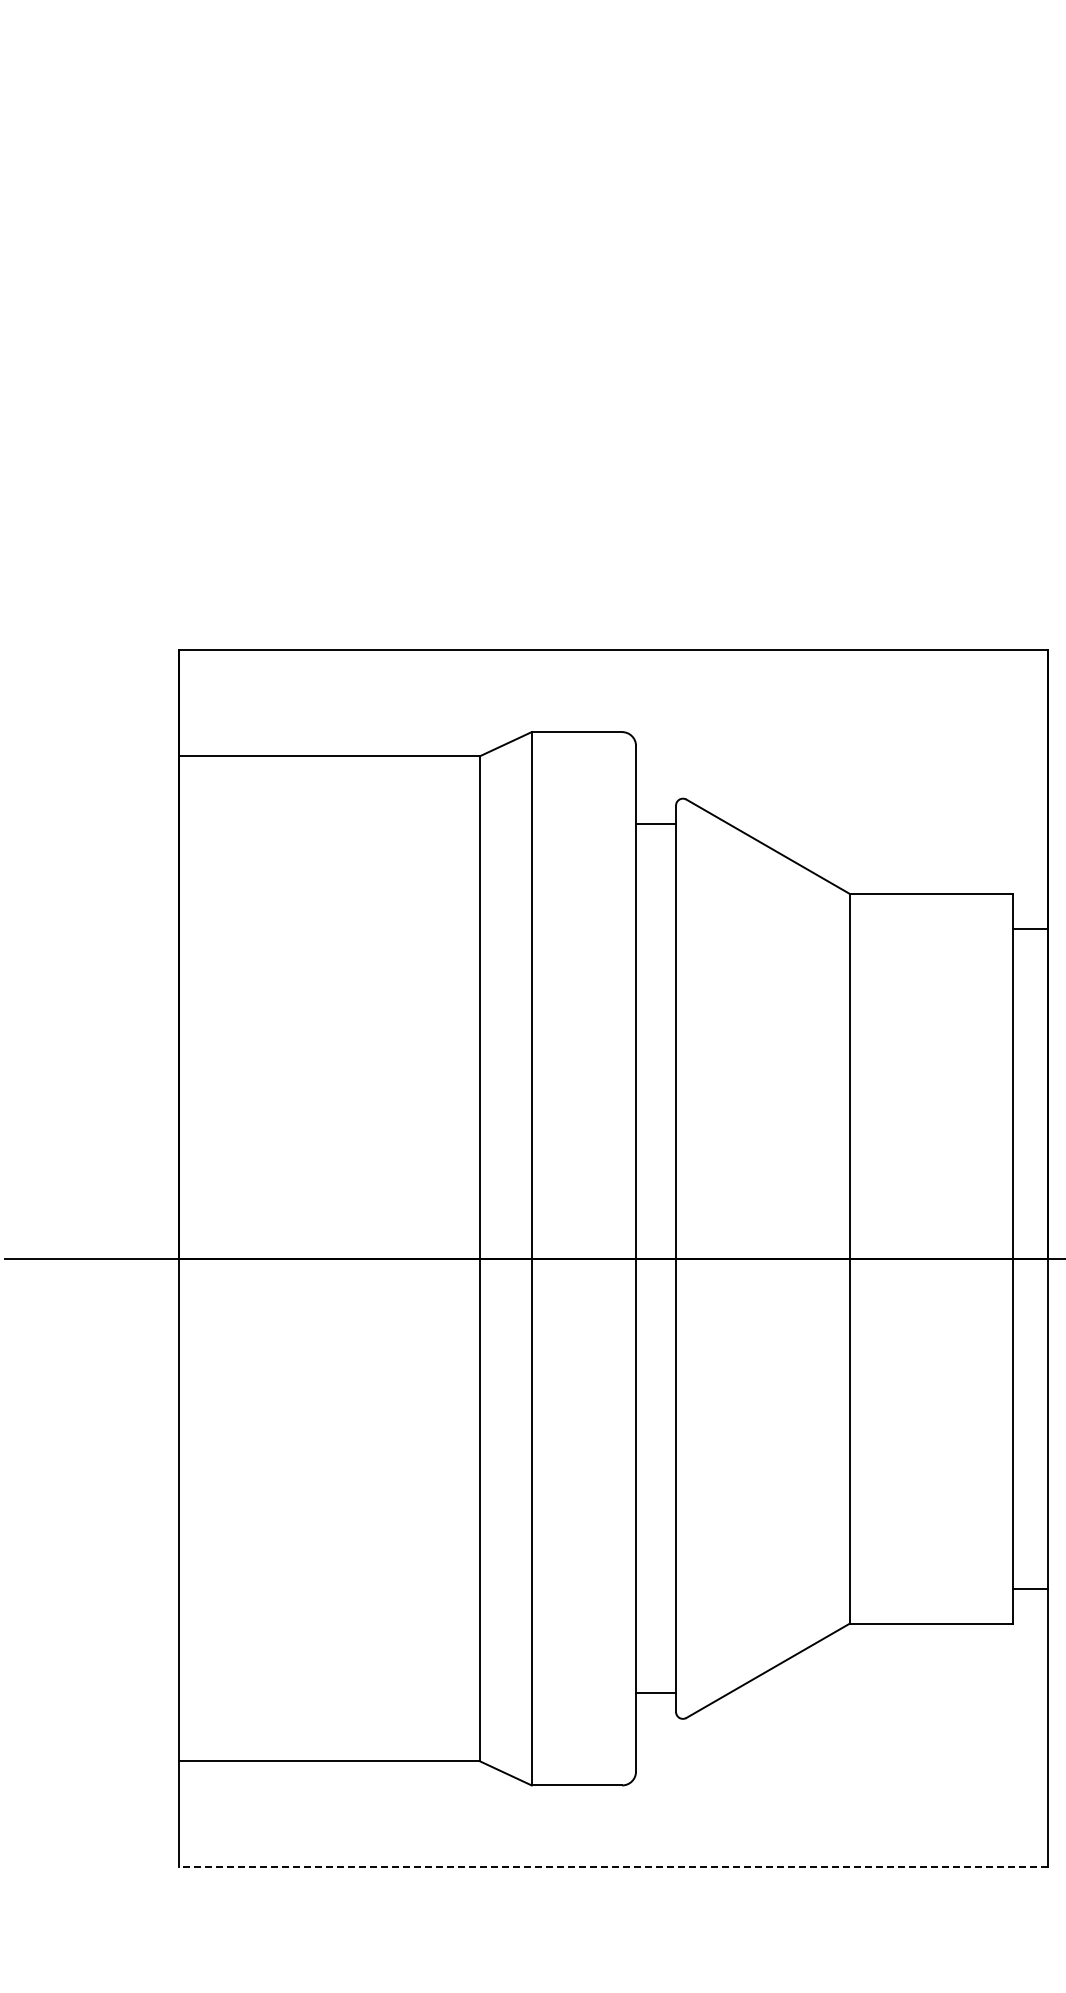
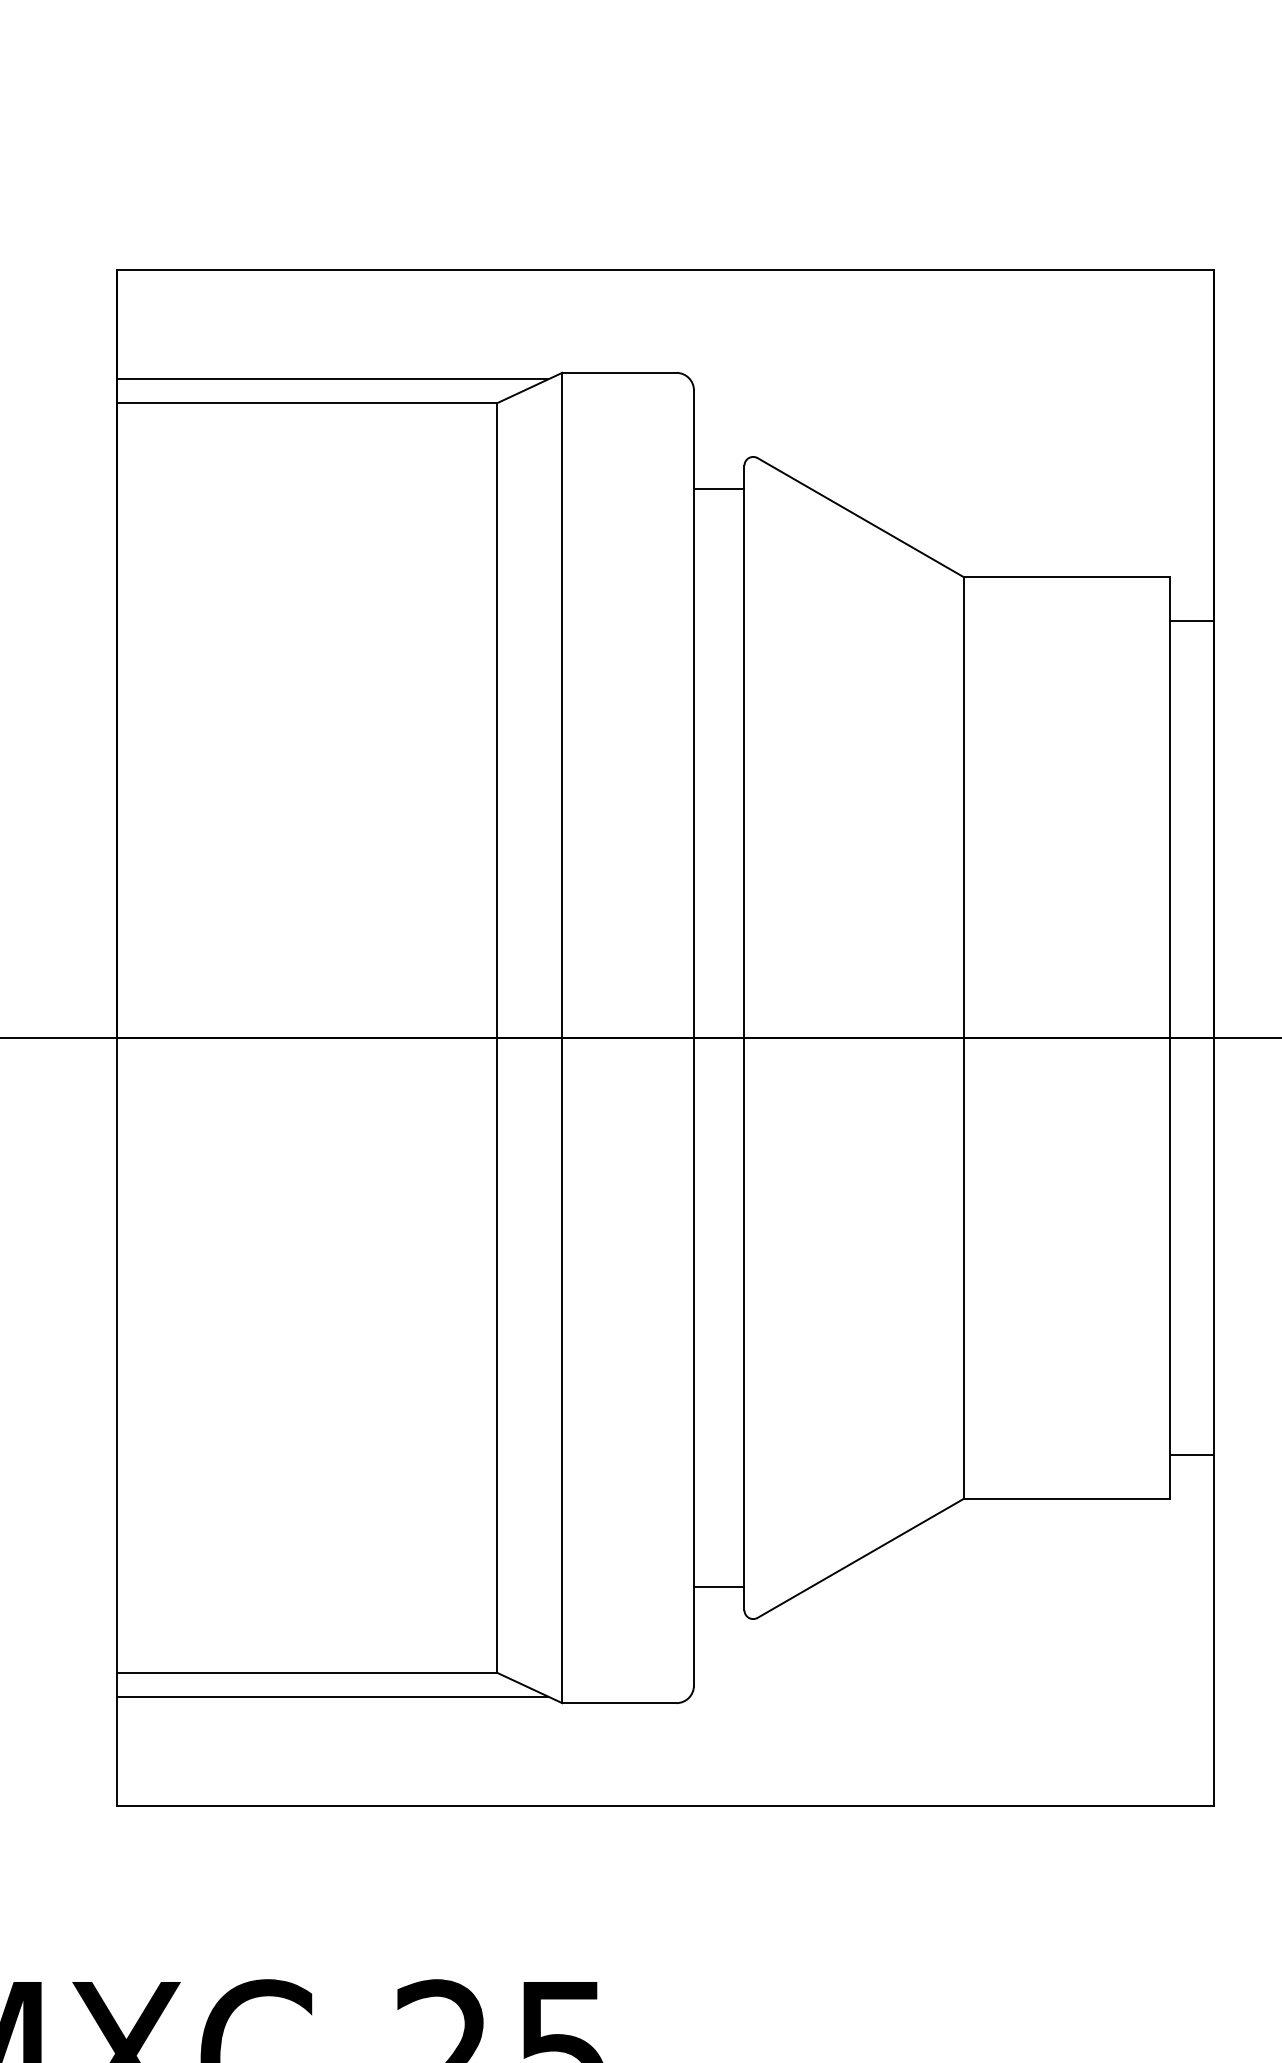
line: (349, 737) -> (332, 379), added
line: (349, 1780) -> (332, 1696), added
line: (613, 1867) -> (665, 1806), dashed -> solid

